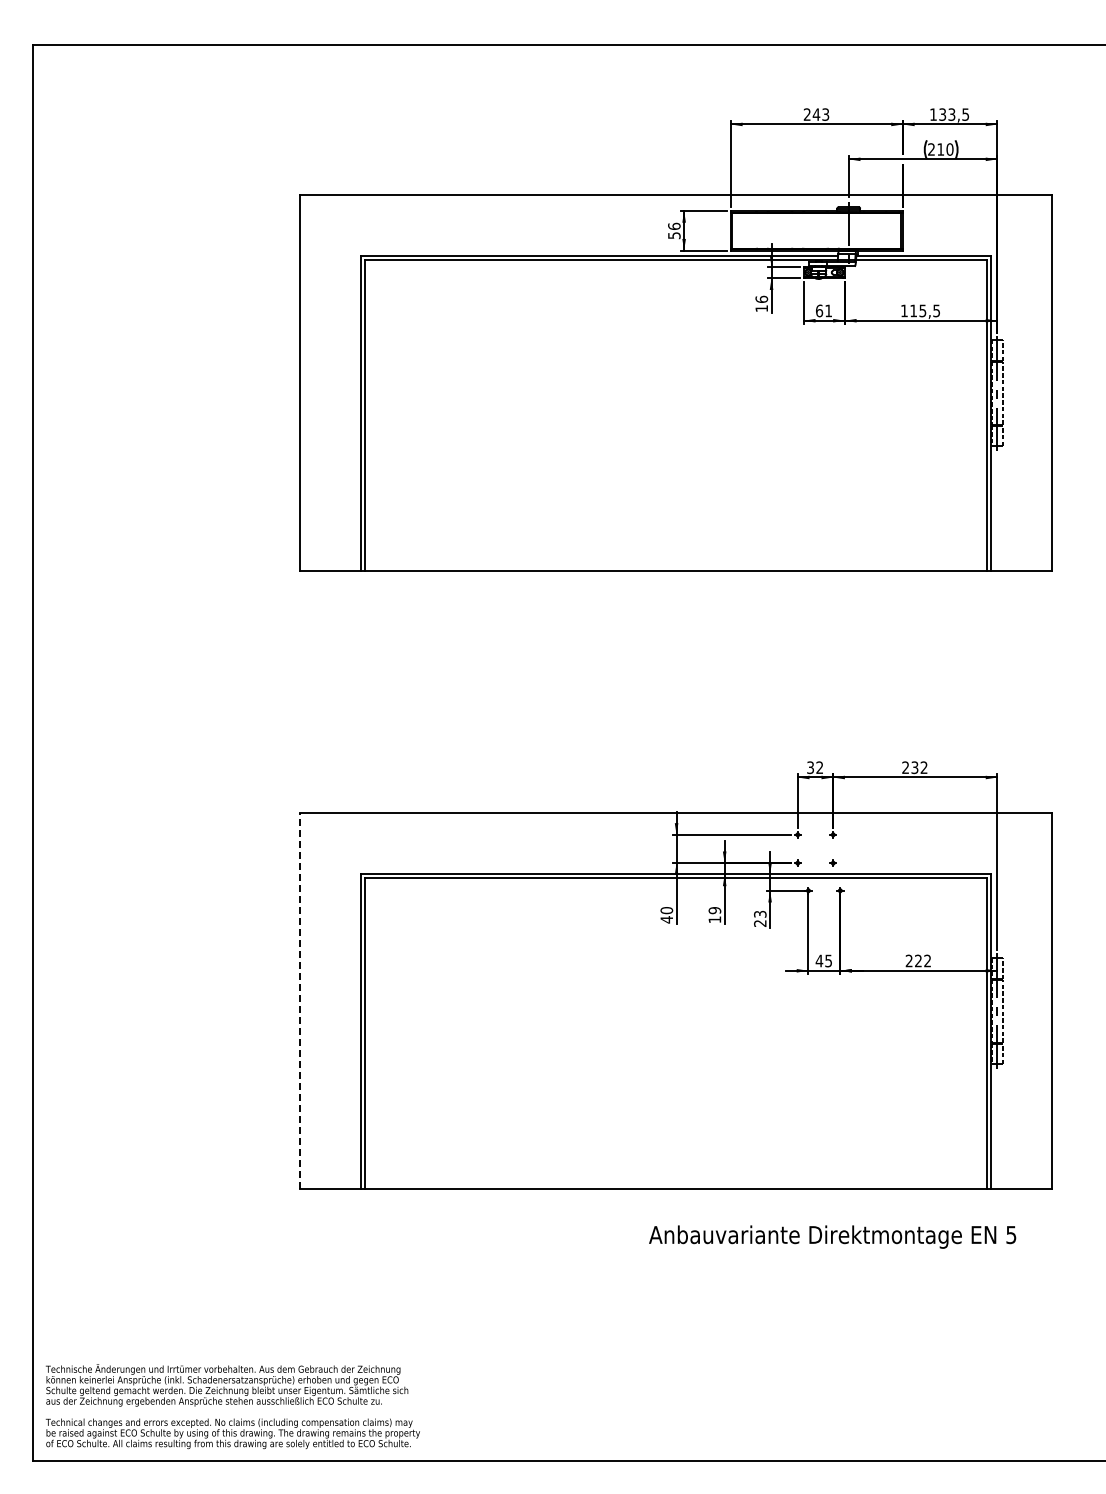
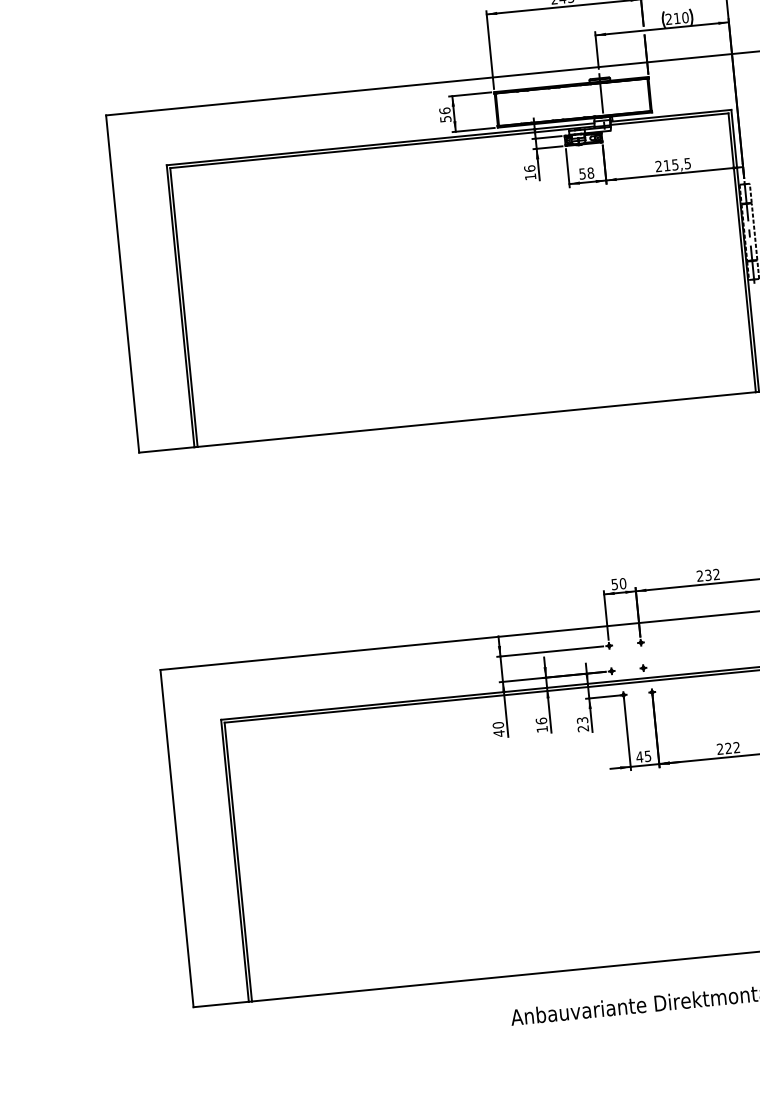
text: (824, 310) -> (587, 173), 61 -> 58
text: (904, 310) -> (658, 166), 115,5 -> 215,5
text: (815, 767) -> (619, 583), 32 -> 50
text: (714, 910) -> (541, 721), 19 -> 16
line: (299, 1000) -> (176, 838), dashed -> solid

